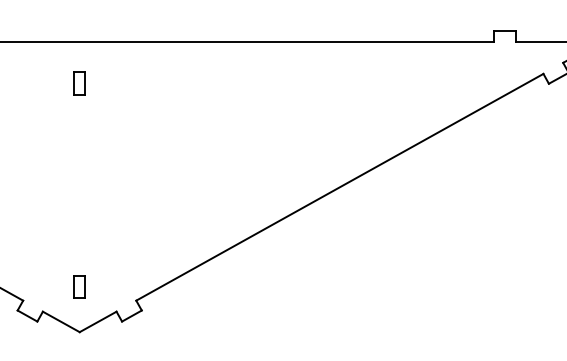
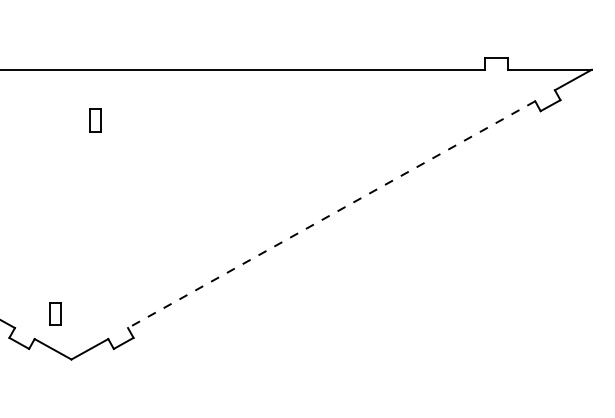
part: (79, 83) -> (95, 120), moved
line: (339, 187) -> (331, 214), solid -> dashed
part: (79, 286) -> (55, 313), moved

